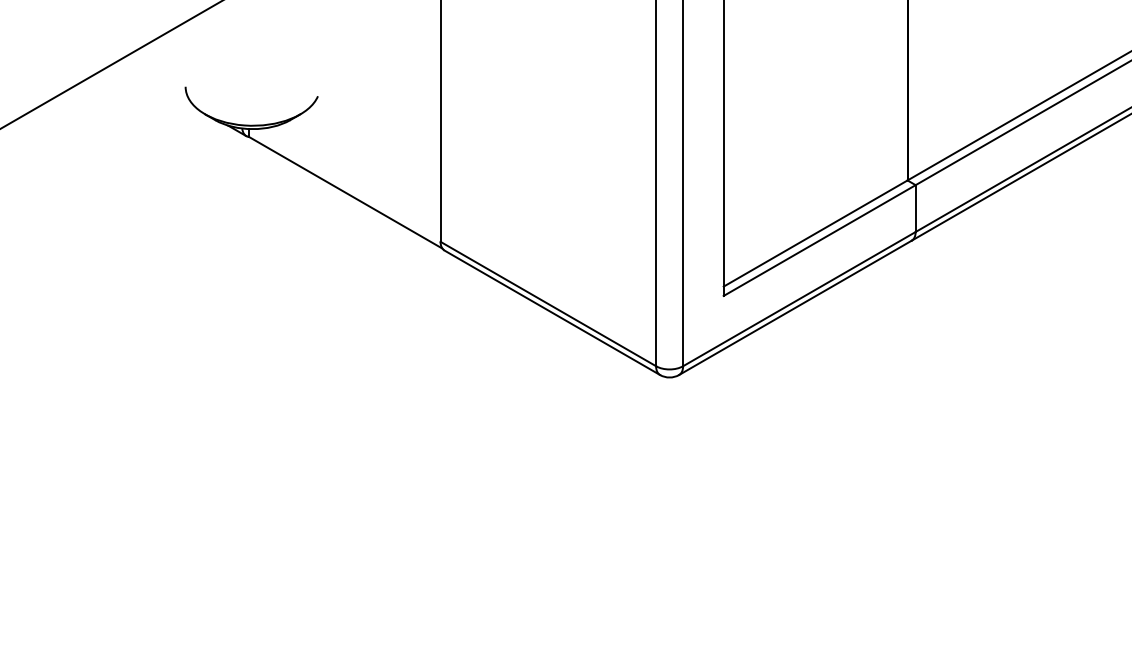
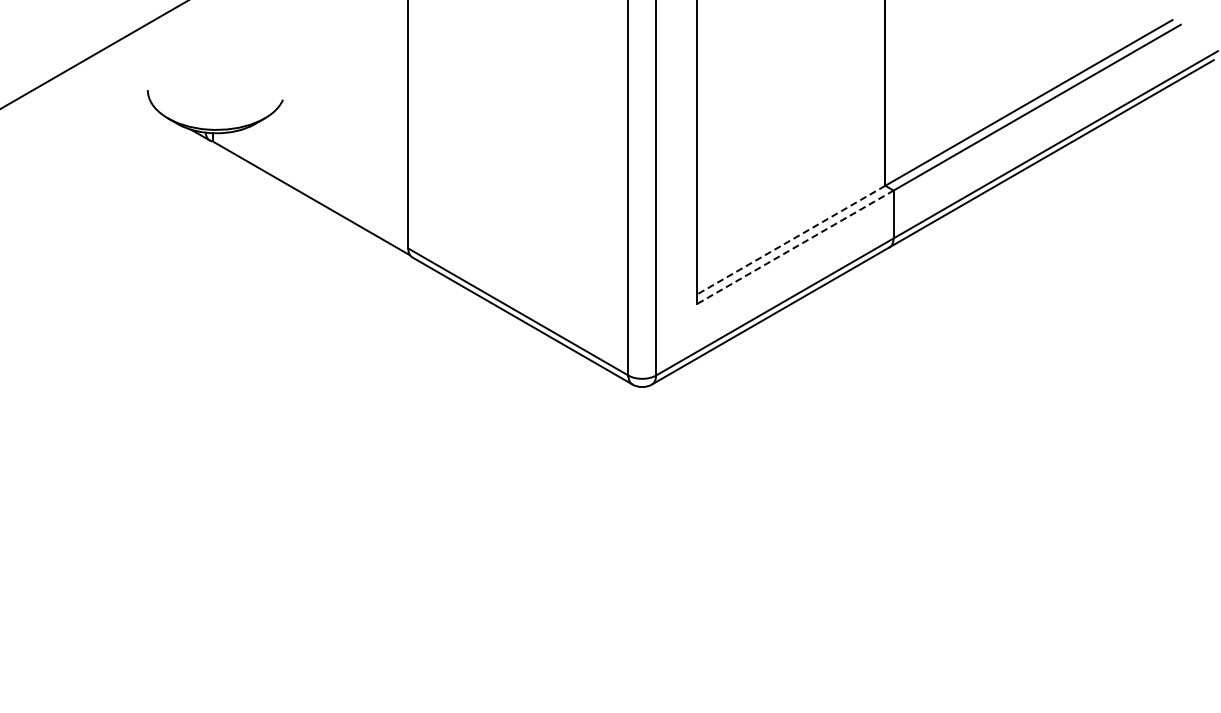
line: (815, 234) -> (791, 240), solid -> dashed
line: (819, 239) -> (795, 246), solid -> dashed

